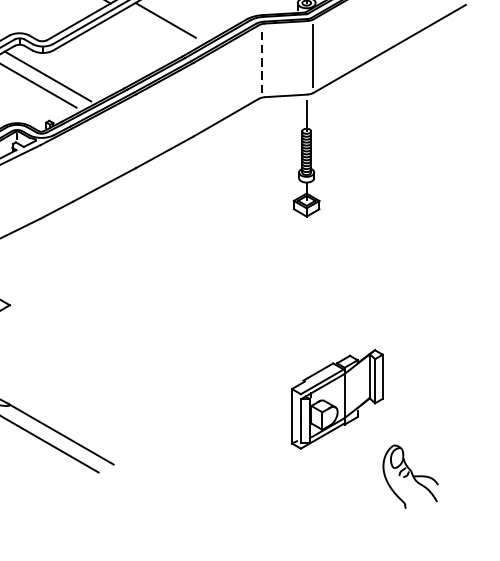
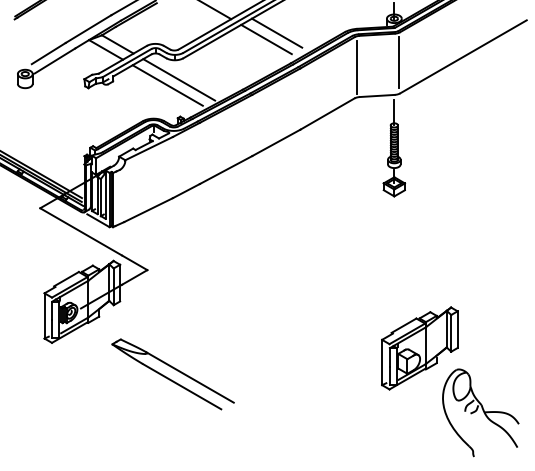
line: (153, 27) -> (266, 39), added
line: (262, 60) -> (357, 66), dashed -> solid
part: (410, 476) -> (480, 412), size x1.67

